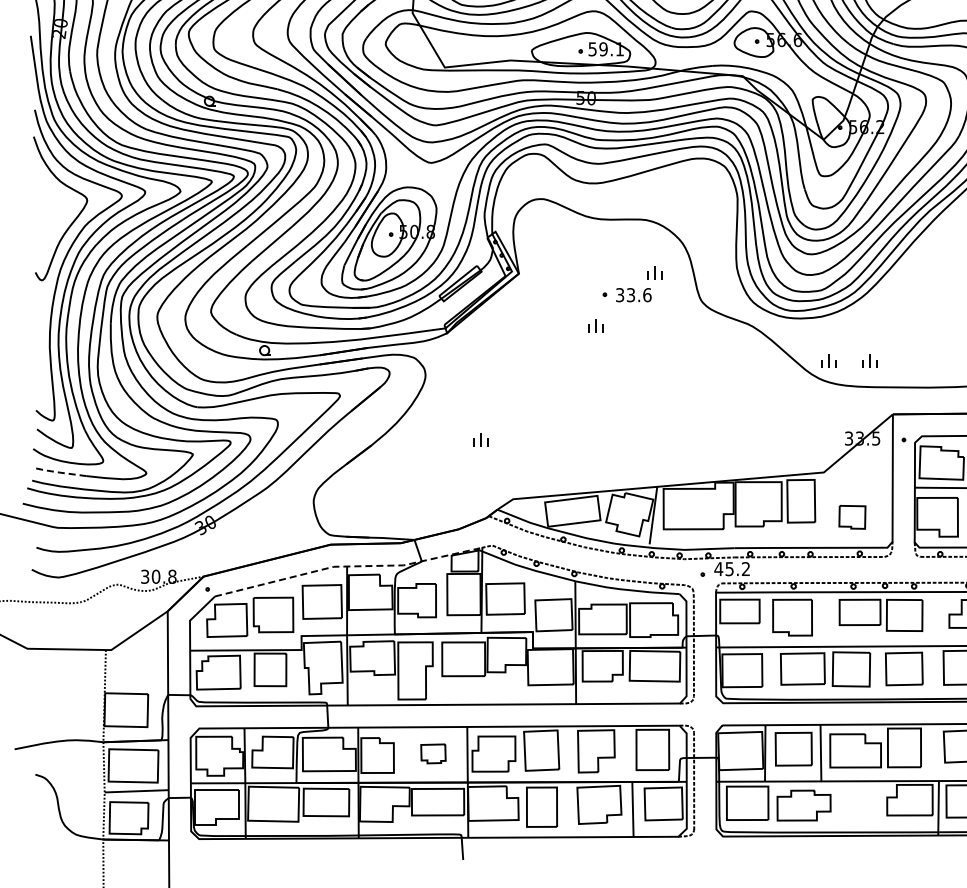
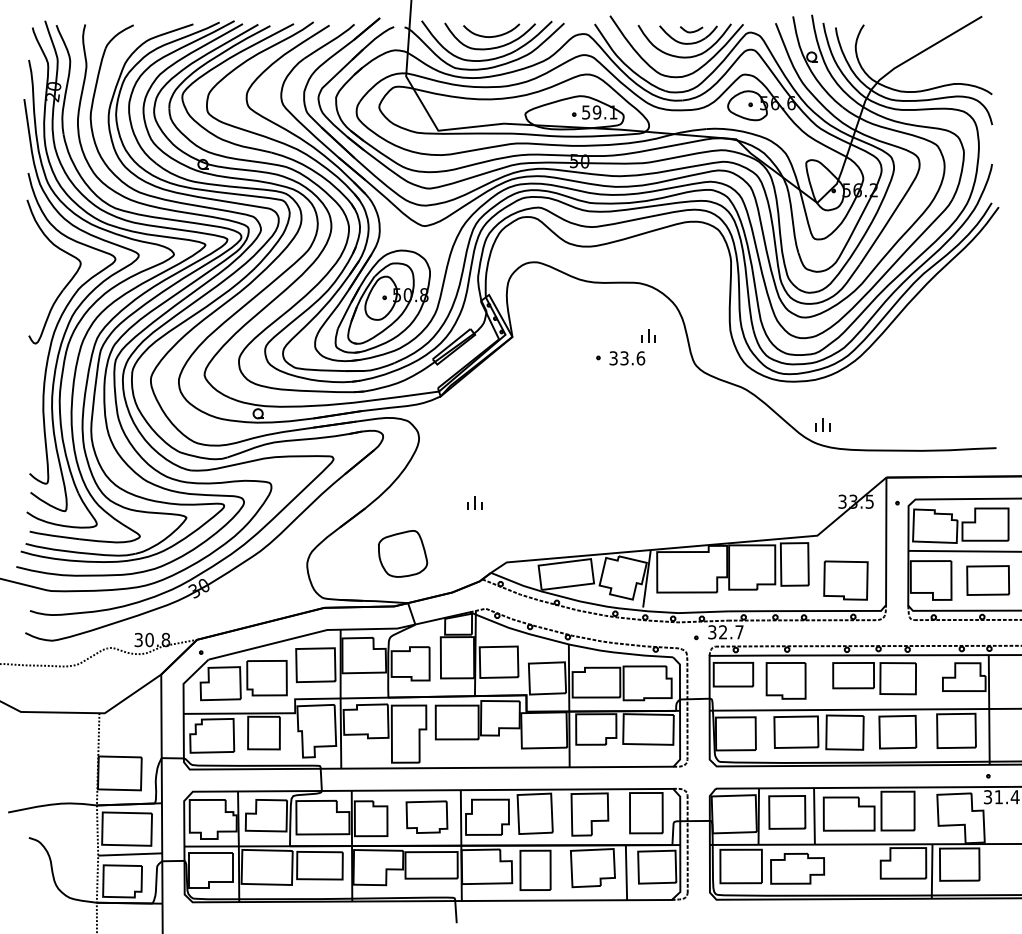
part: (595, 325) -> (589, 388), removed
part: (869, 361) -> (863, 424), removed
line: (59, 472) -> (53, 535), dashed -> solid
part: (409, 490) -> (403, 553), added
part: (851, 517) -> (845, 580), size x1.67
line: (344, 566) -> (338, 629), dashed -> solid
text: (731, 569) -> (725, 632), 45.2 -> 32.7
part: (432, 753) -> (426, 816), size x1.67

